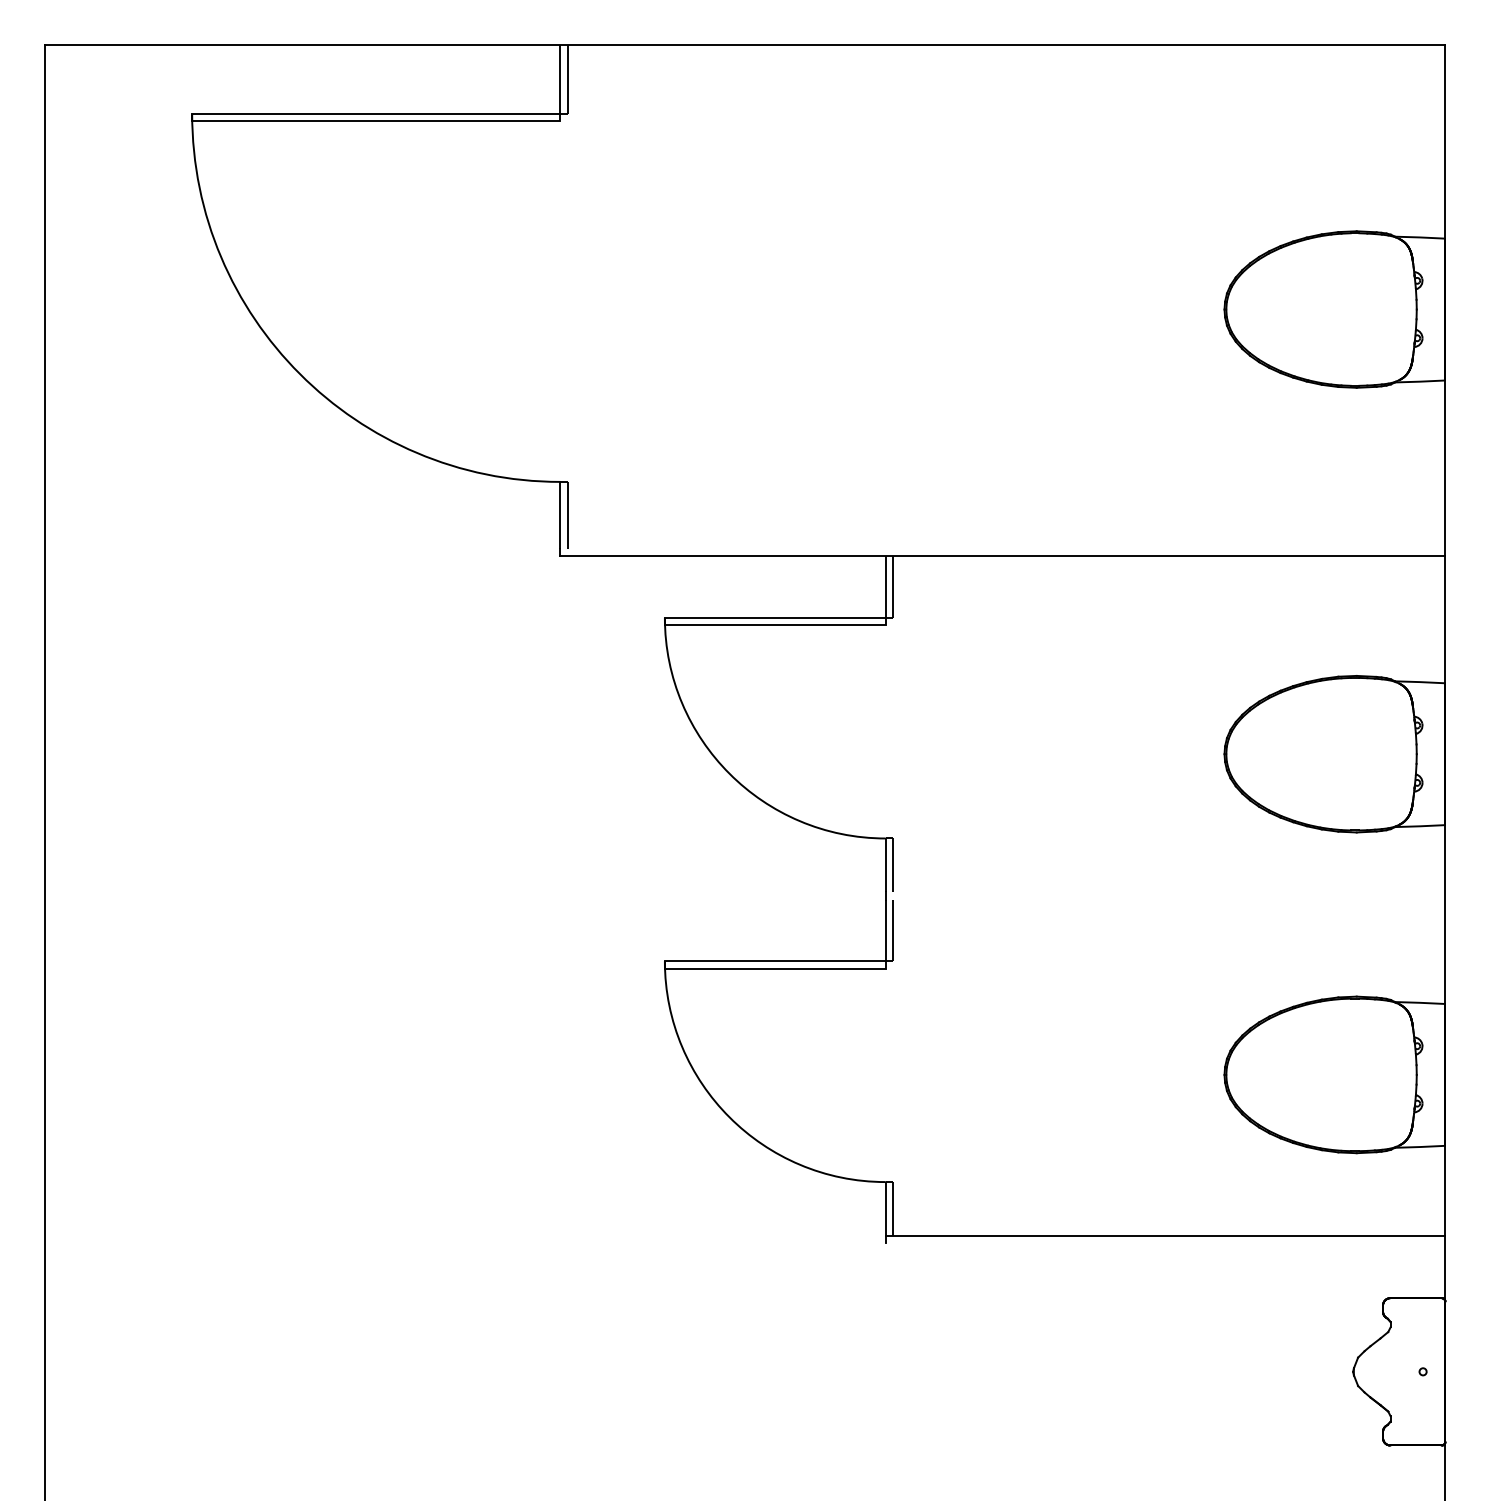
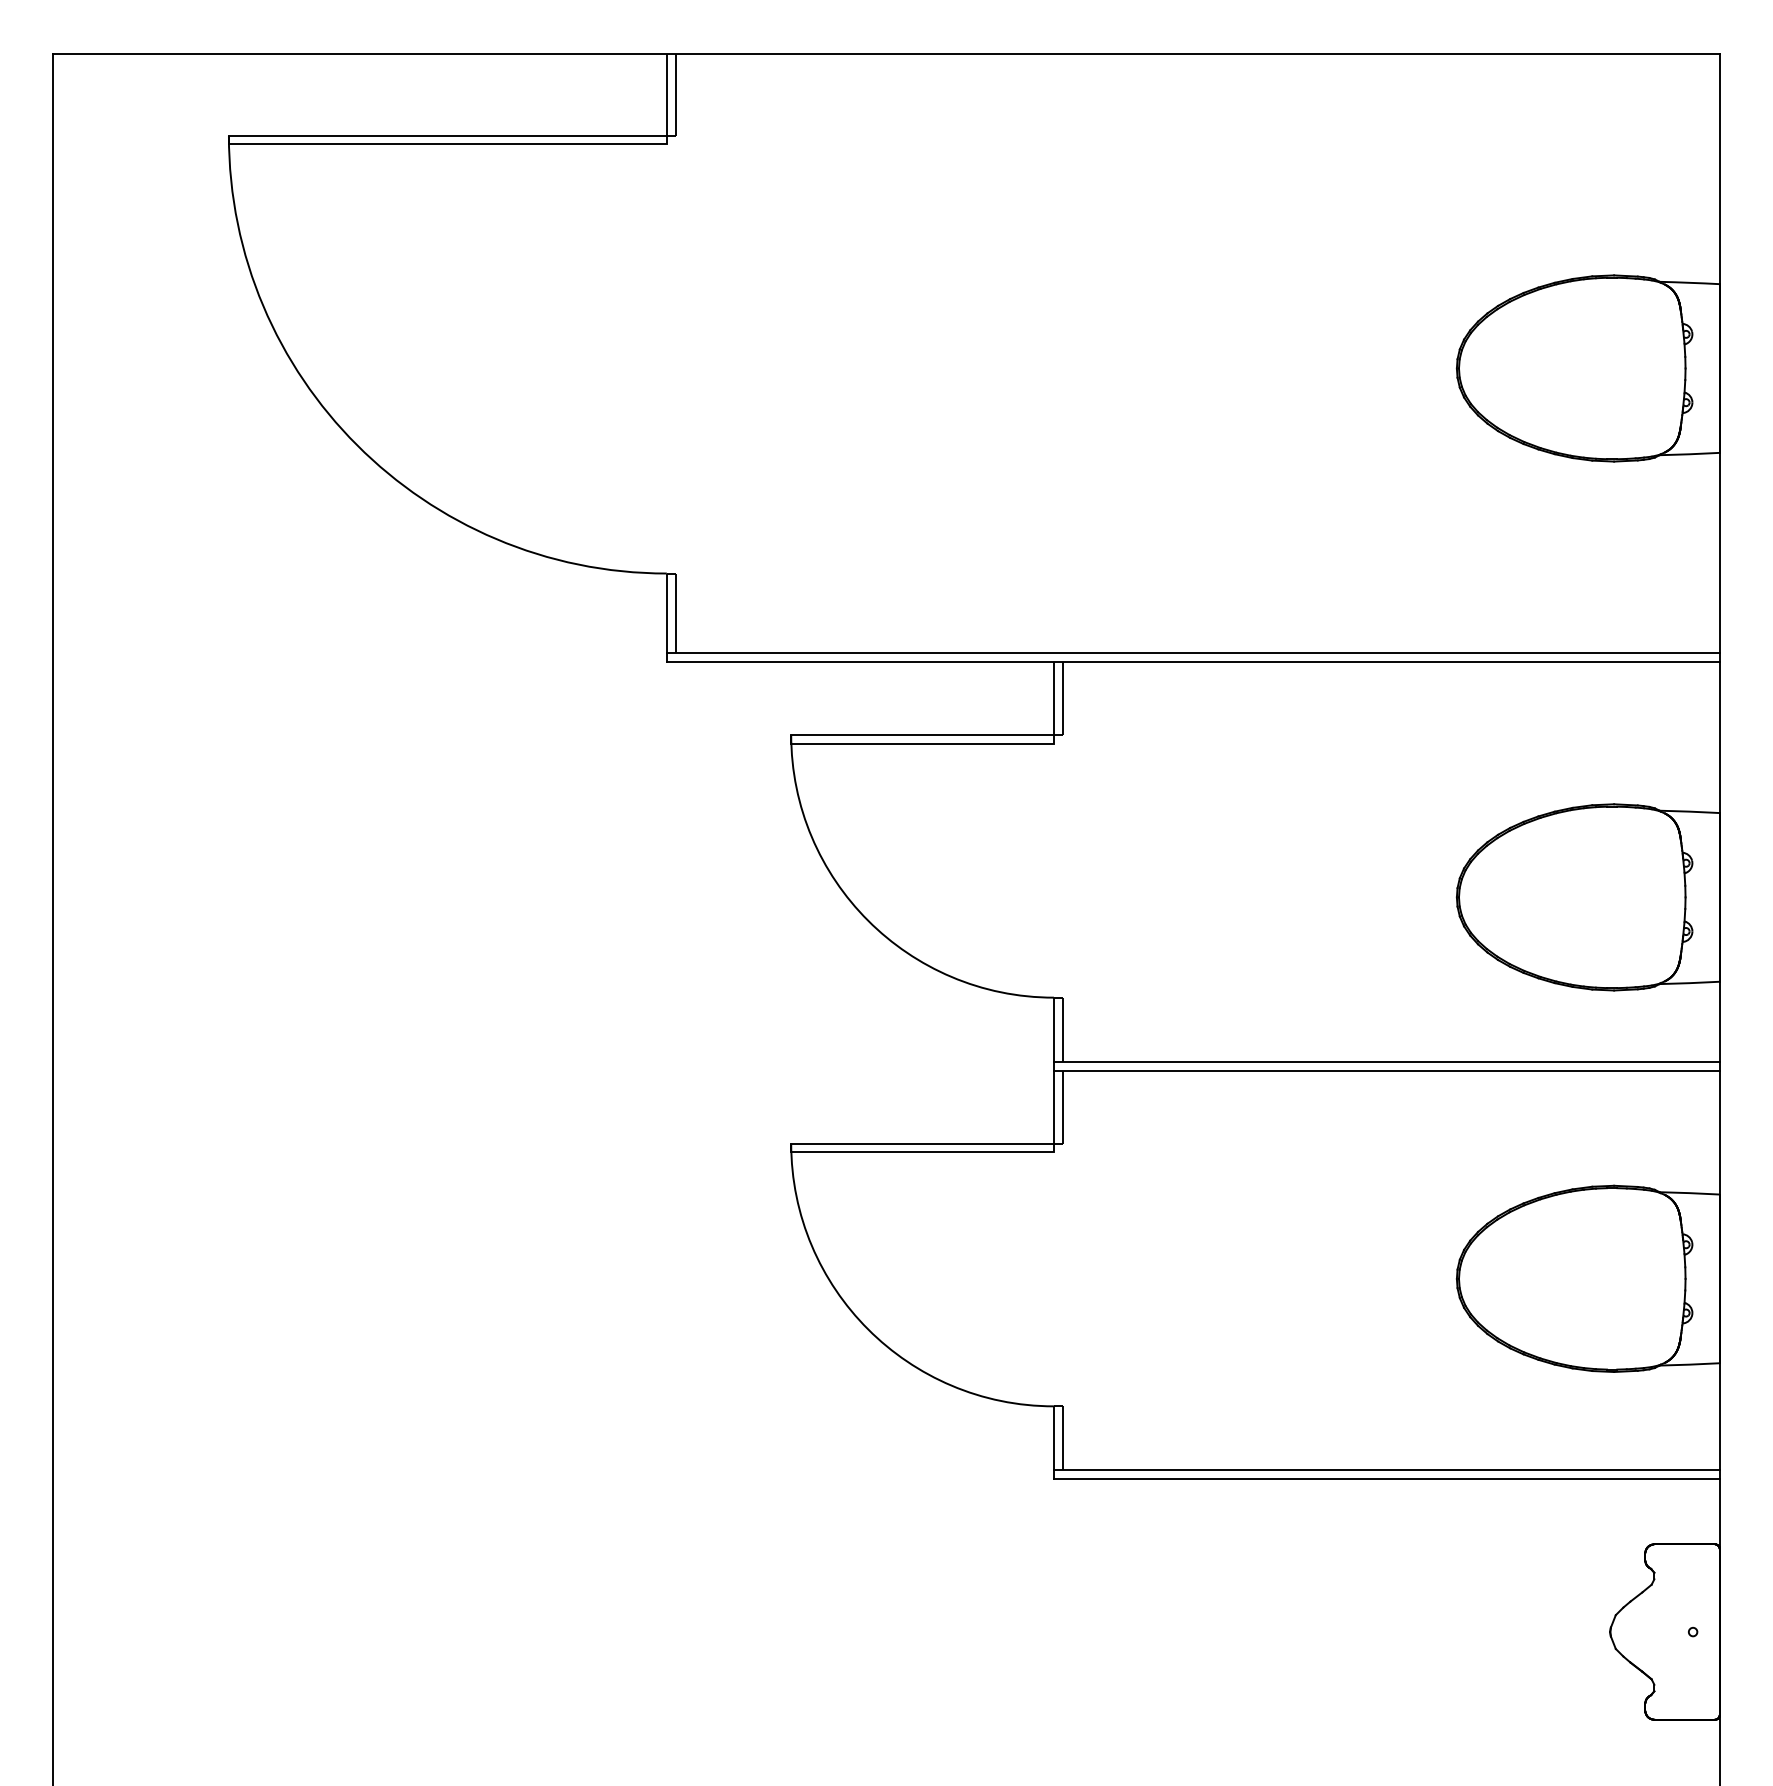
line: (1002, 549) -> (1192, 653), added
line: (1165, 892) -> (1386, 1061), added
line: (1165, 899) -> (1386, 1070), added
line: (1165, 1243) -> (1386, 1479), added

